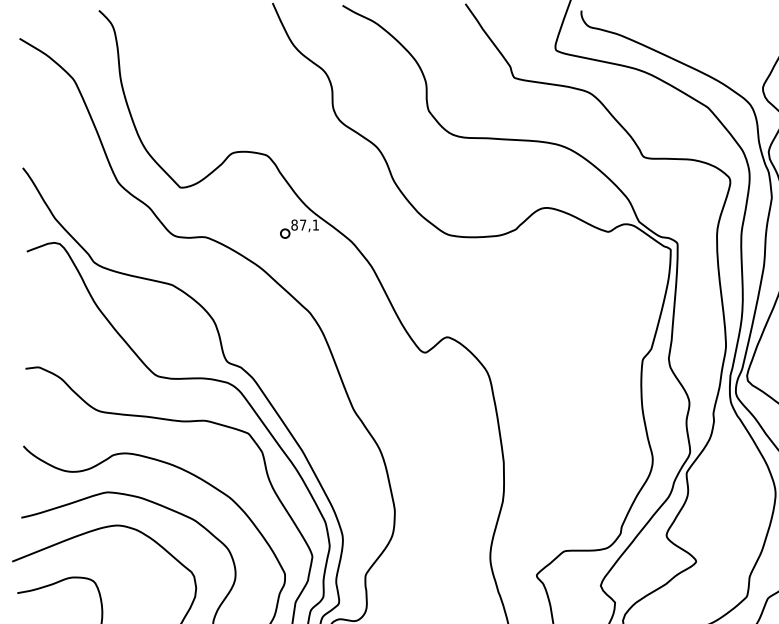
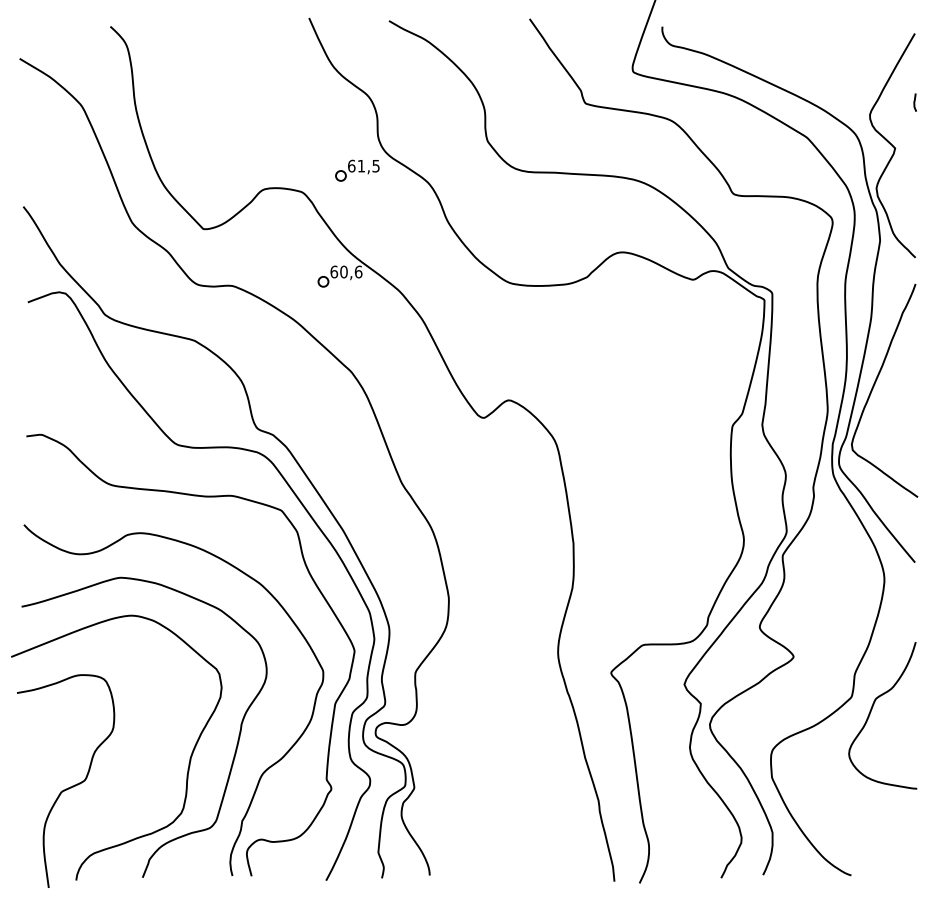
part: (314, 136) -> (357, 170), added
text: (305, 224) -> (346, 271), 87,1 -> 60,6

